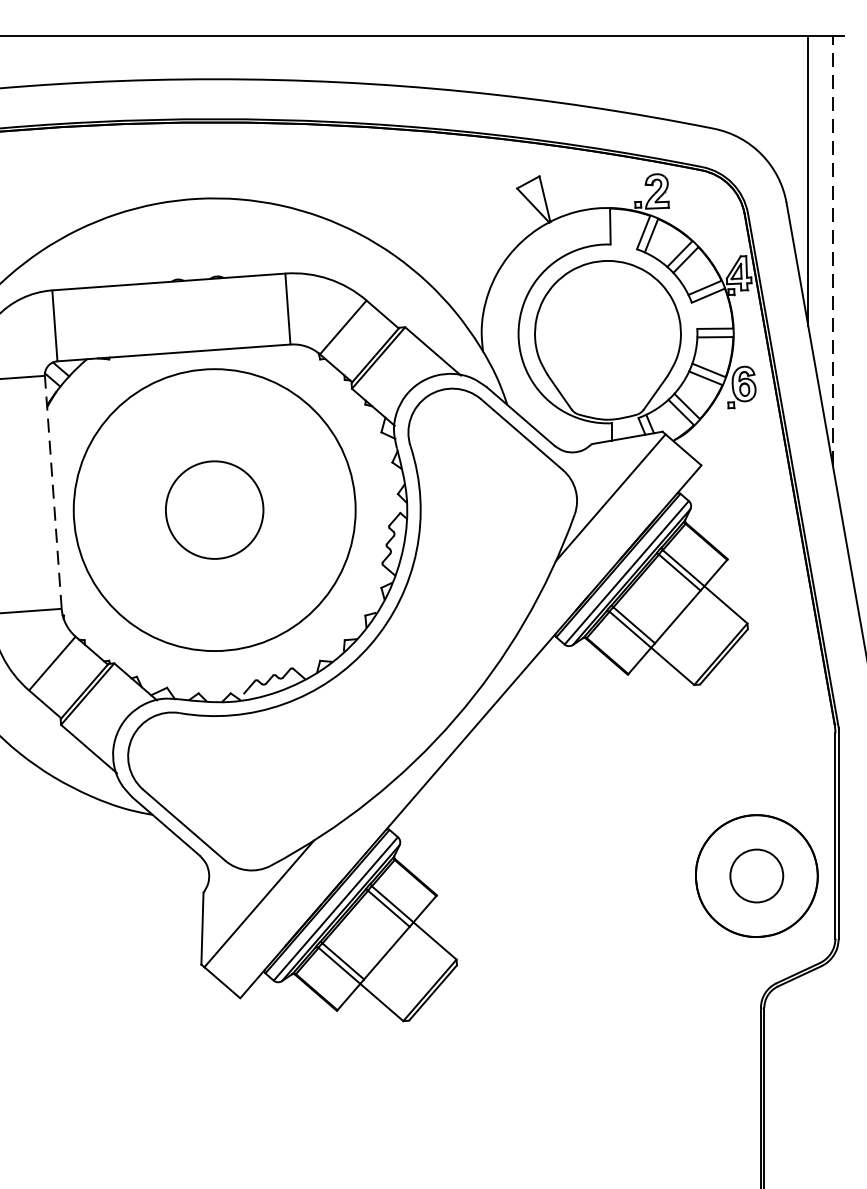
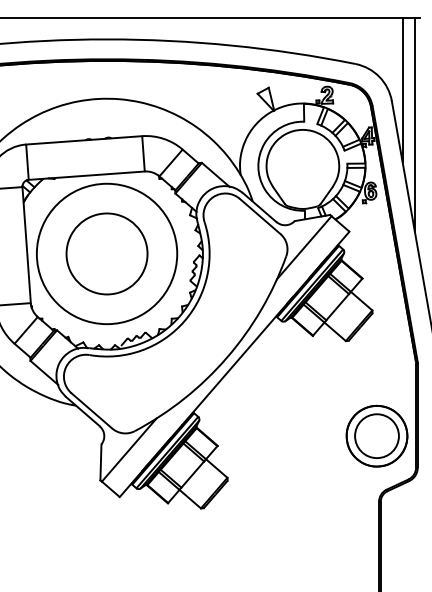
line: (832, 250) -> (414, 124), dashed -> solid
line: (52, 491) -> (26, 244), dashed -> solid
circle: (213, 509) -> (106, 253), size x1.67
circle: (755, 876) -> (376, 436), size x1.67

